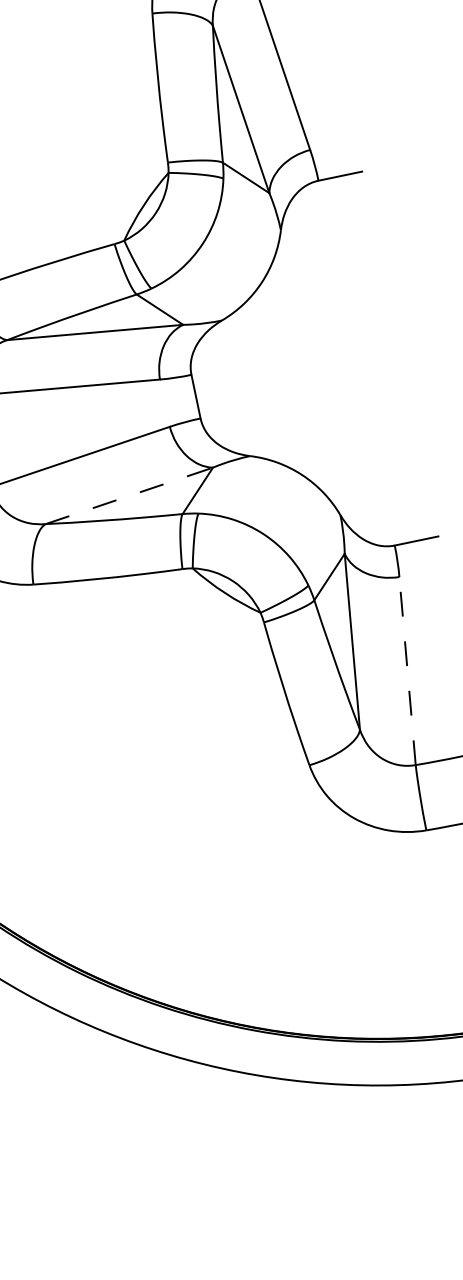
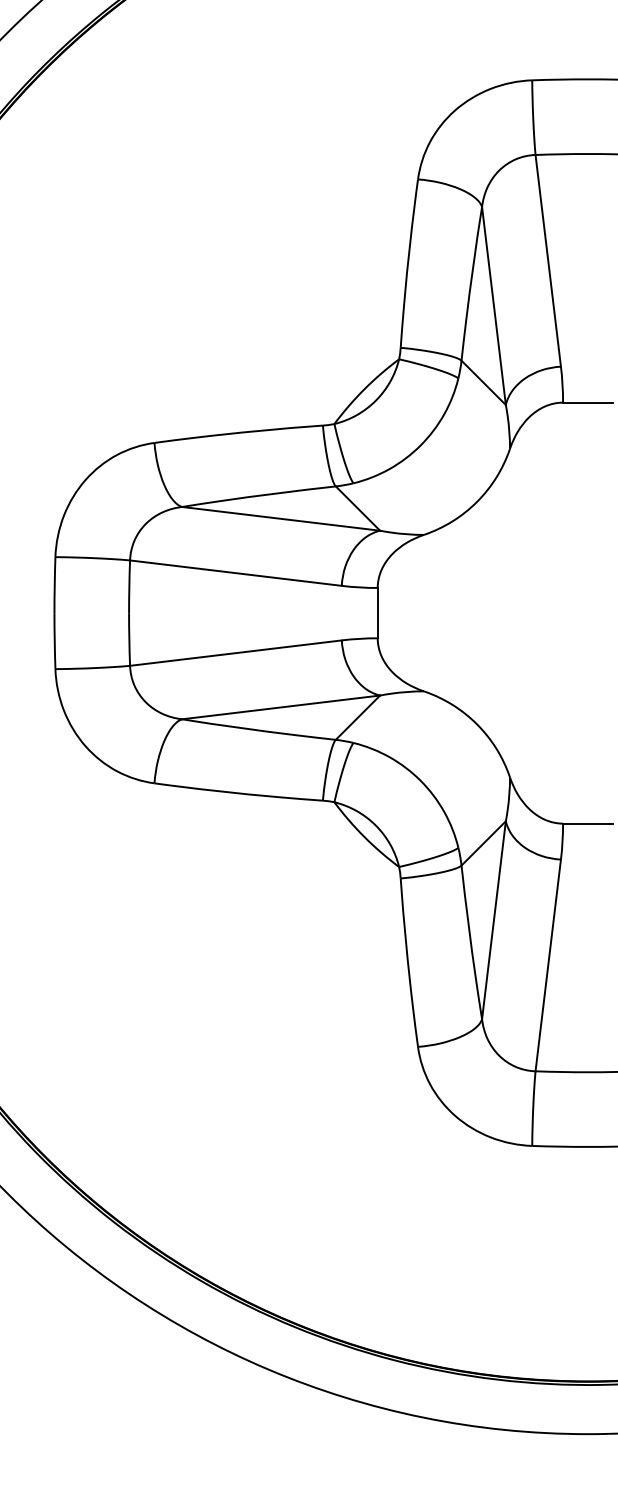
line: (129, 495) -> (281, 707), dashed -> solid
line: (407, 671) -> (548, 965), dashed -> solid

